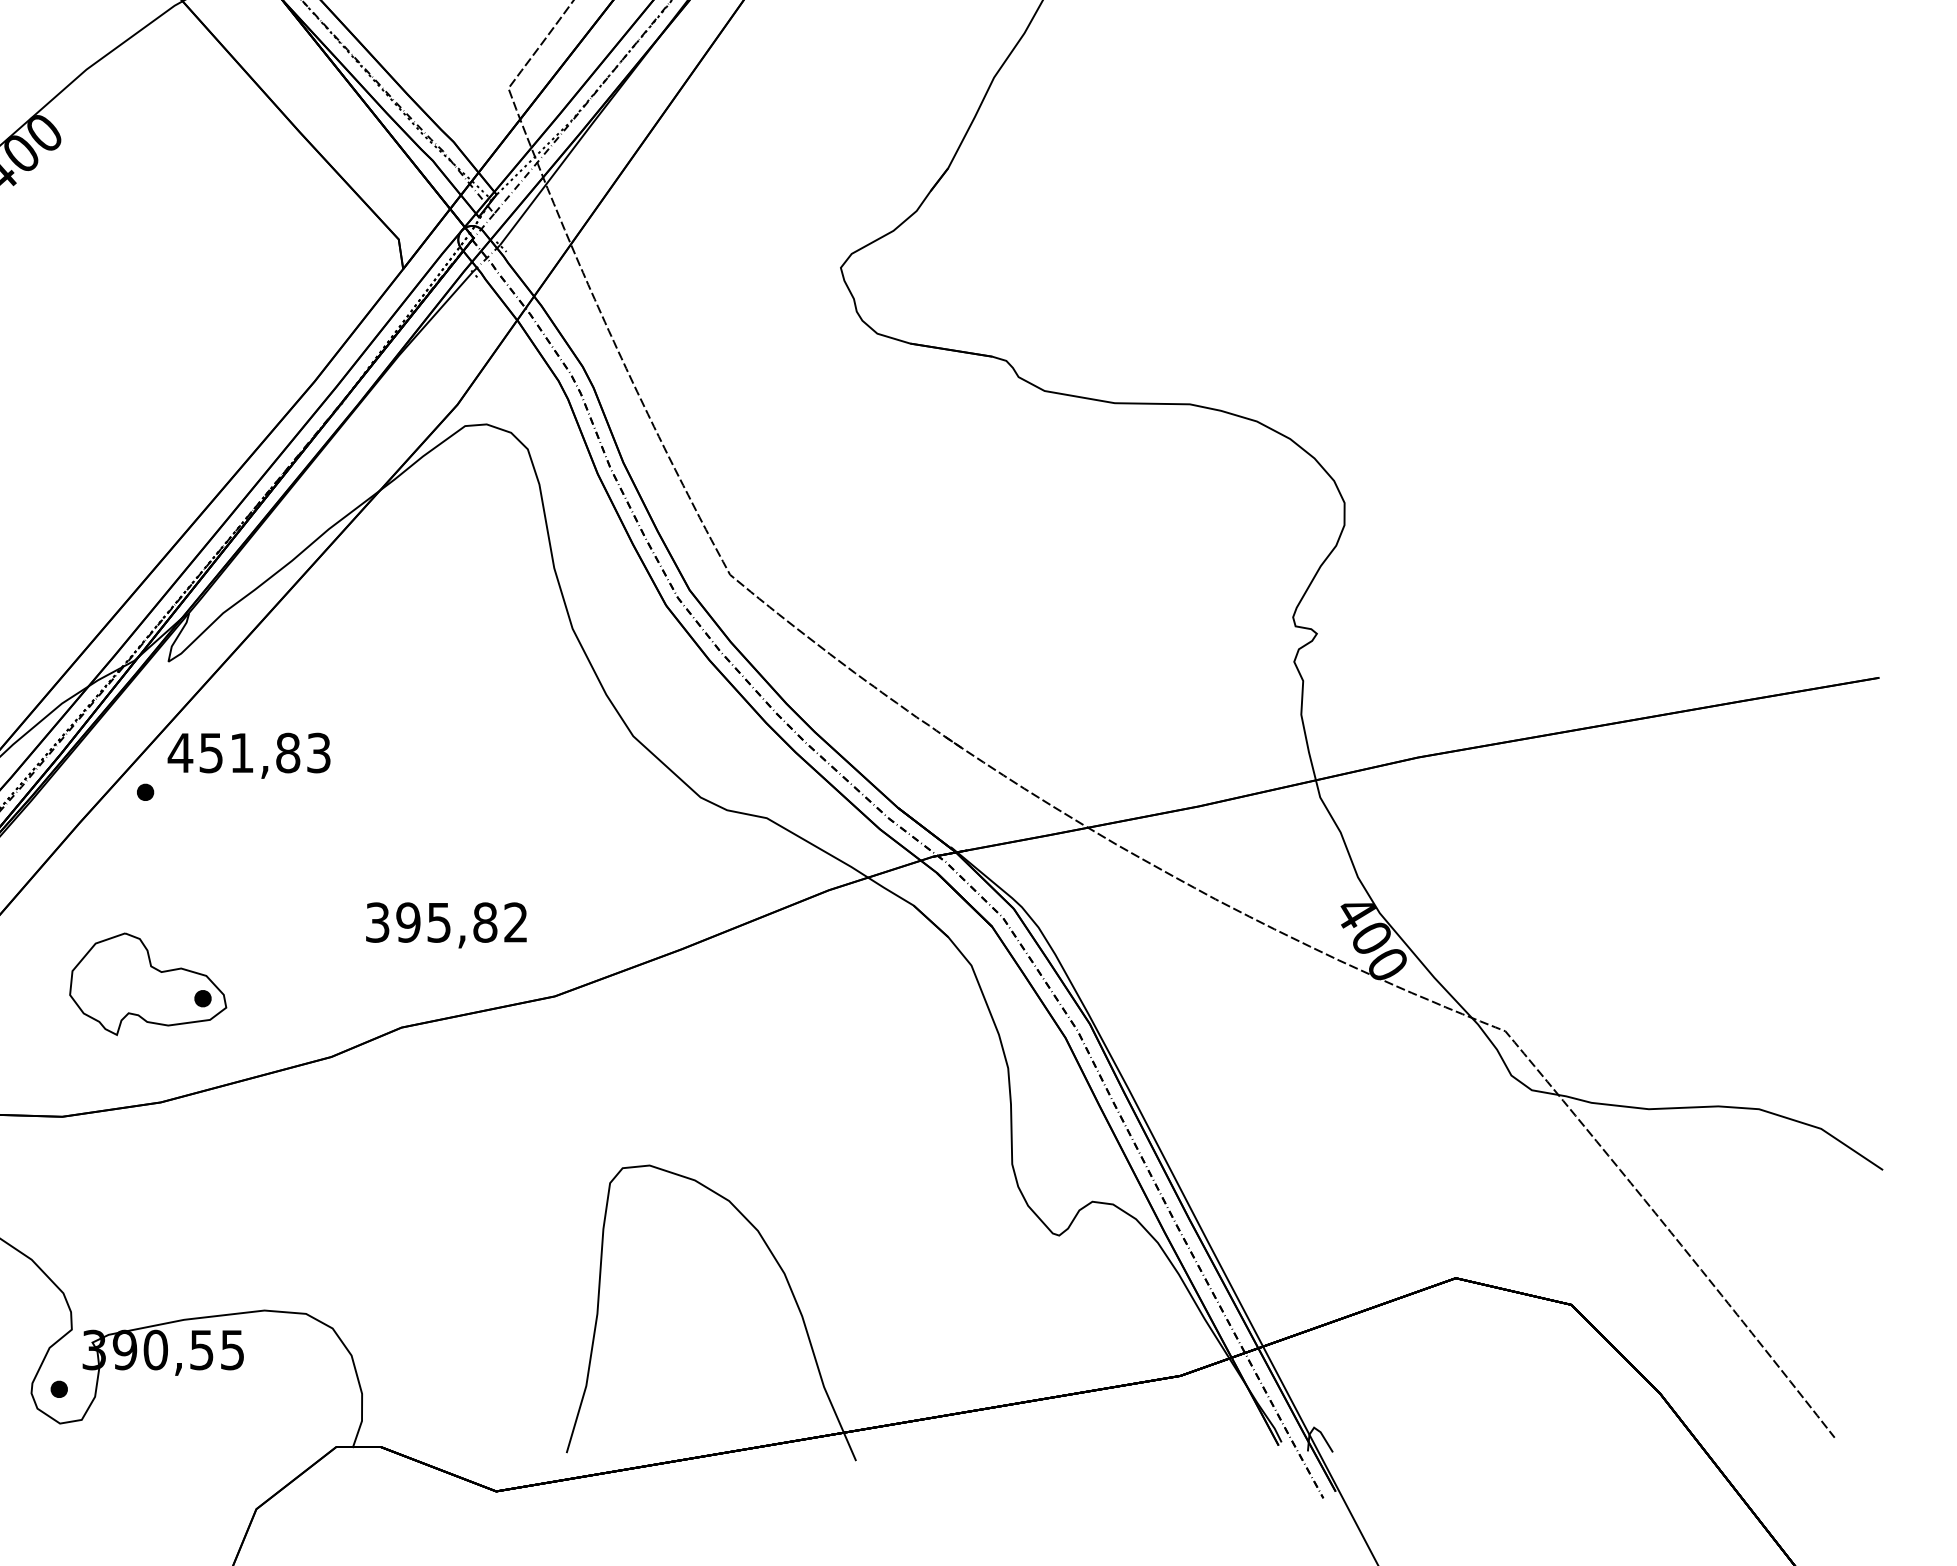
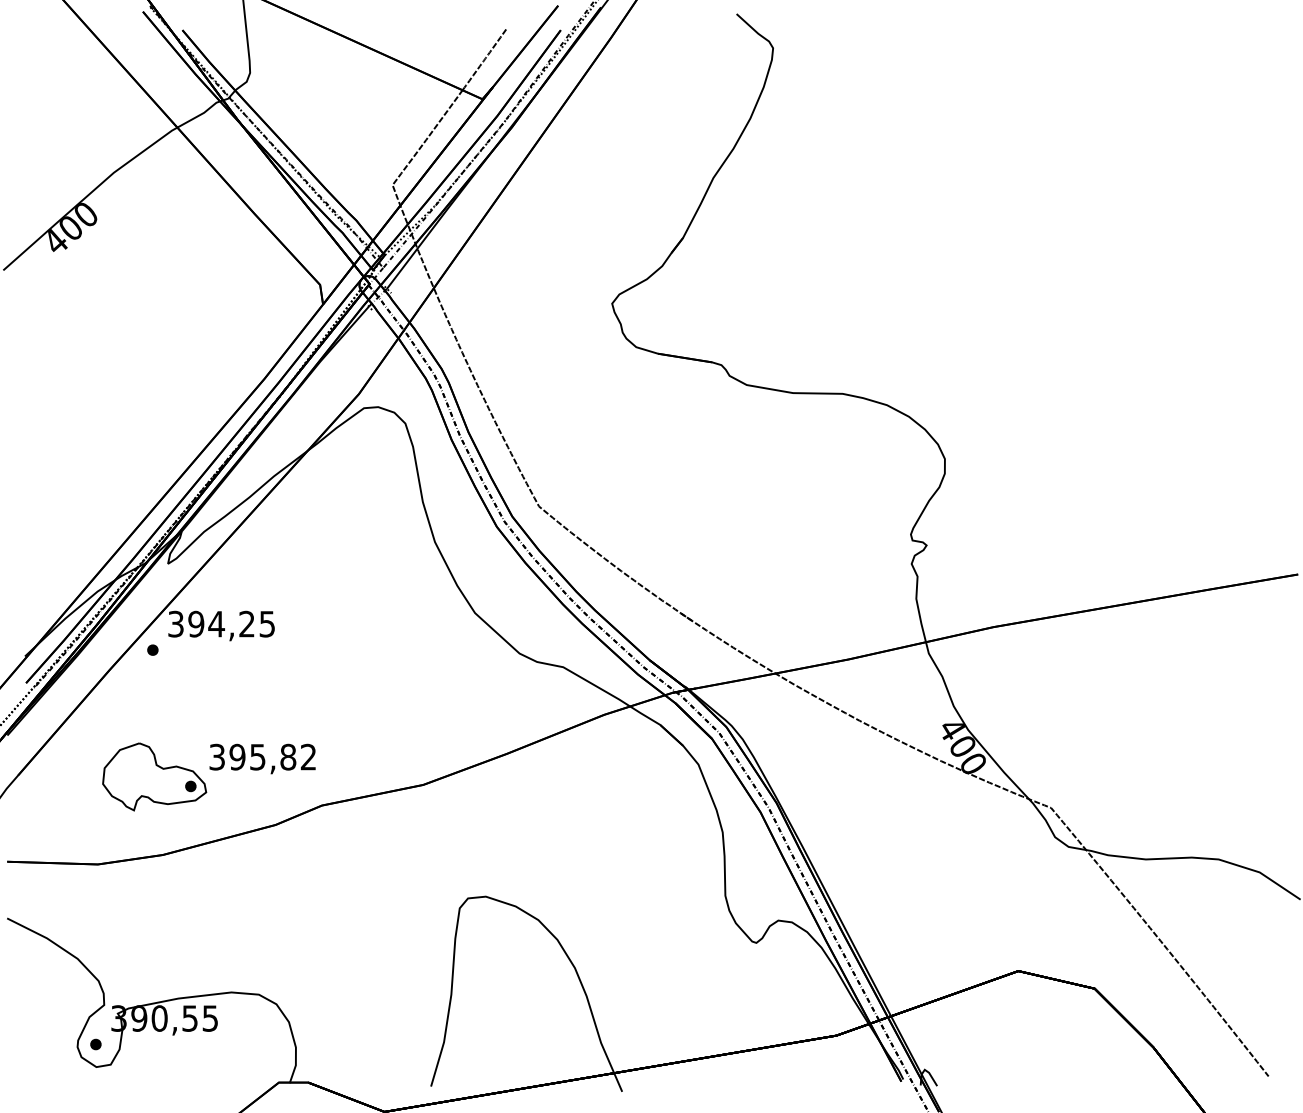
text: (247, 751) -> (220, 623), 451,83 -> 394,25
text: (446, 924) -> (262, 758), moved

